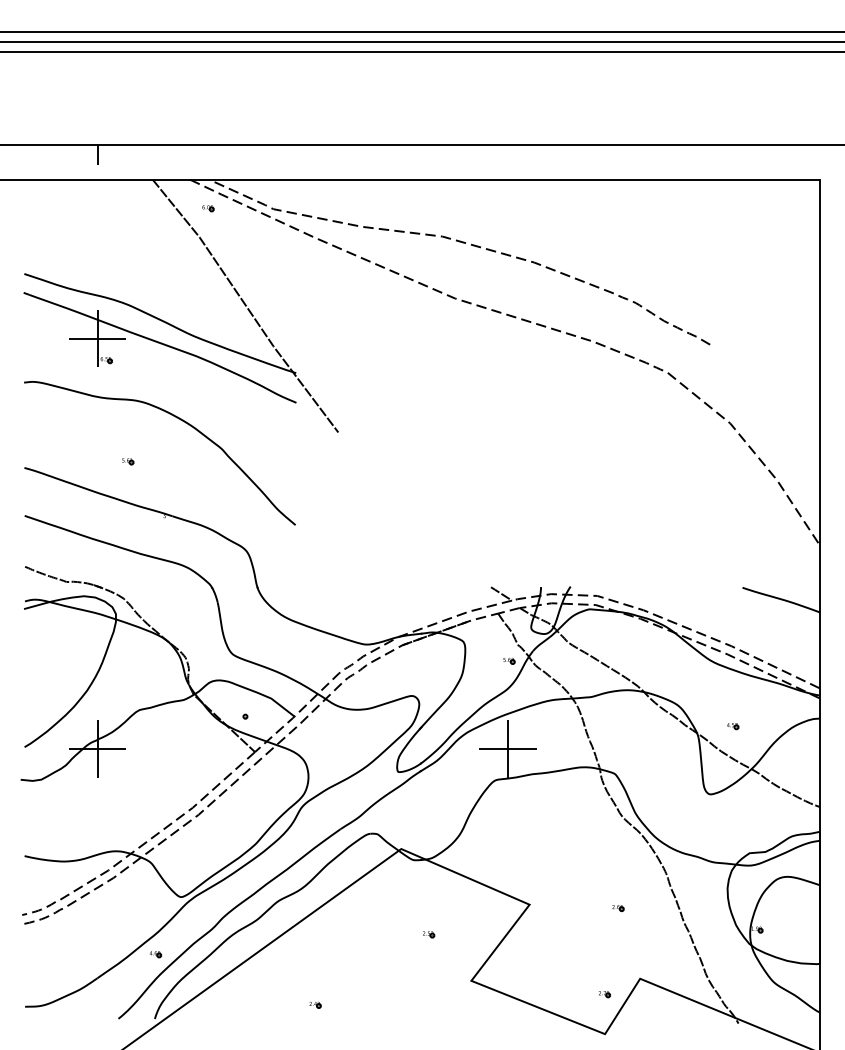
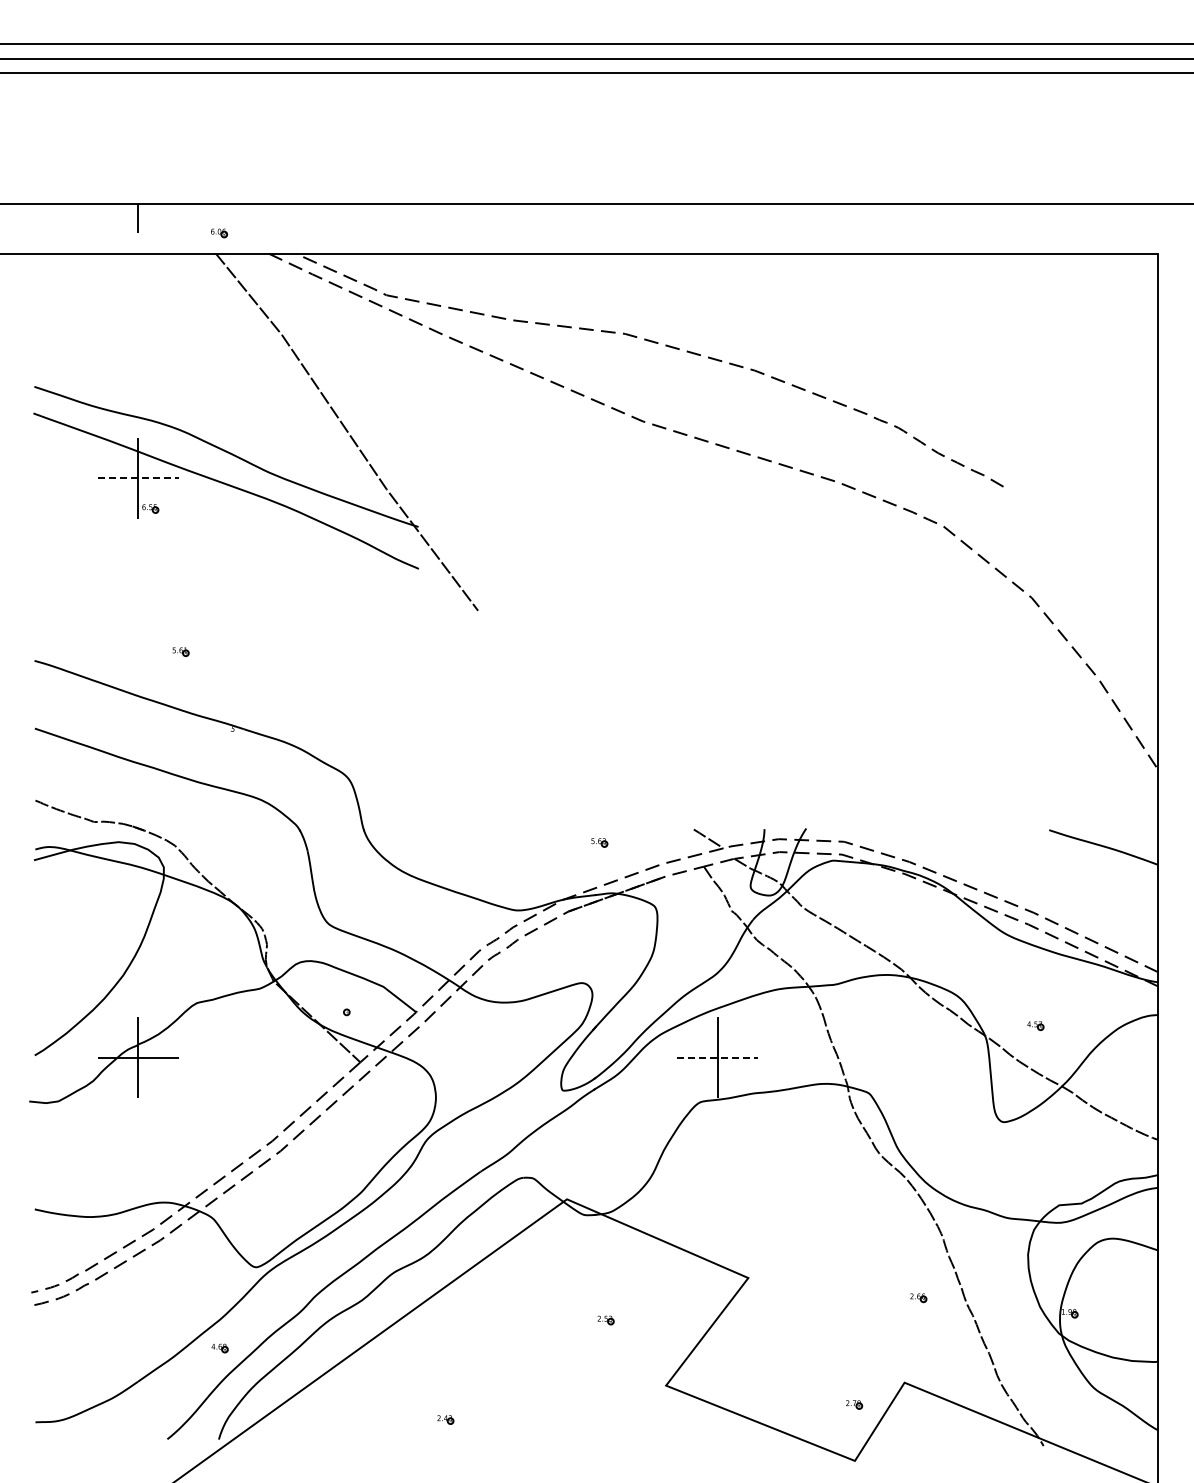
part: (208, 208) -> (219, 233), moved
line: (98, 338) -> (138, 478), solid -> dashed
curve: (179, 419) -> (253, 592), removed
part: (509, 660) -> (599, 842), moved
line: (507, 748) -> (717, 1057), solid -> dashed
part: (618, 908) -> (918, 1298), moved

